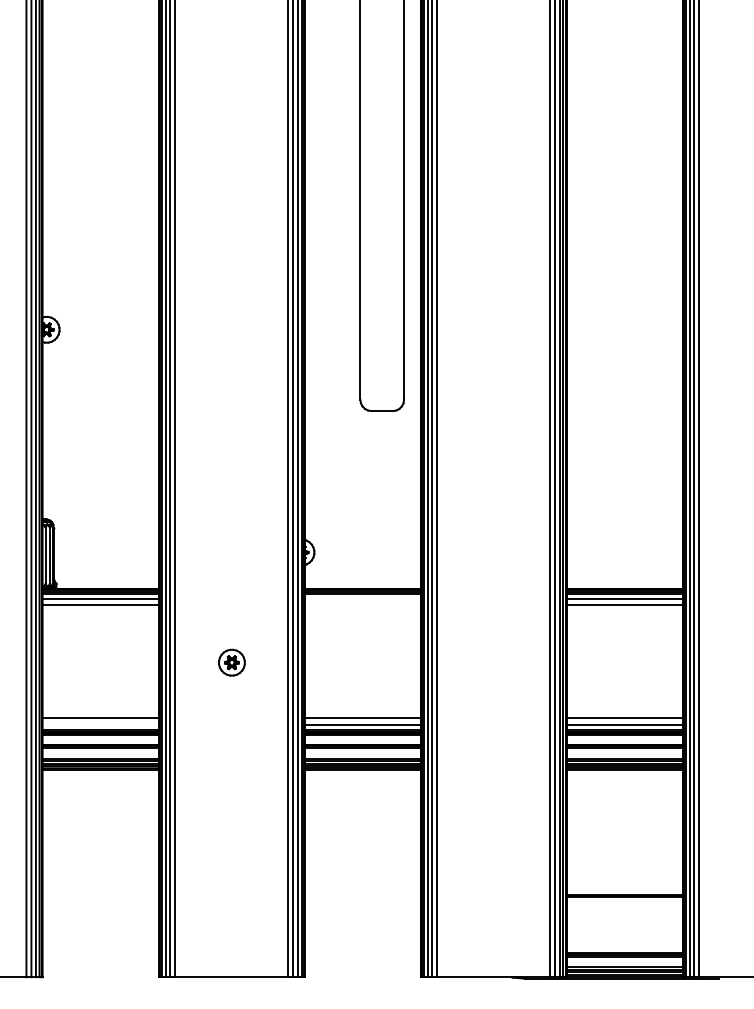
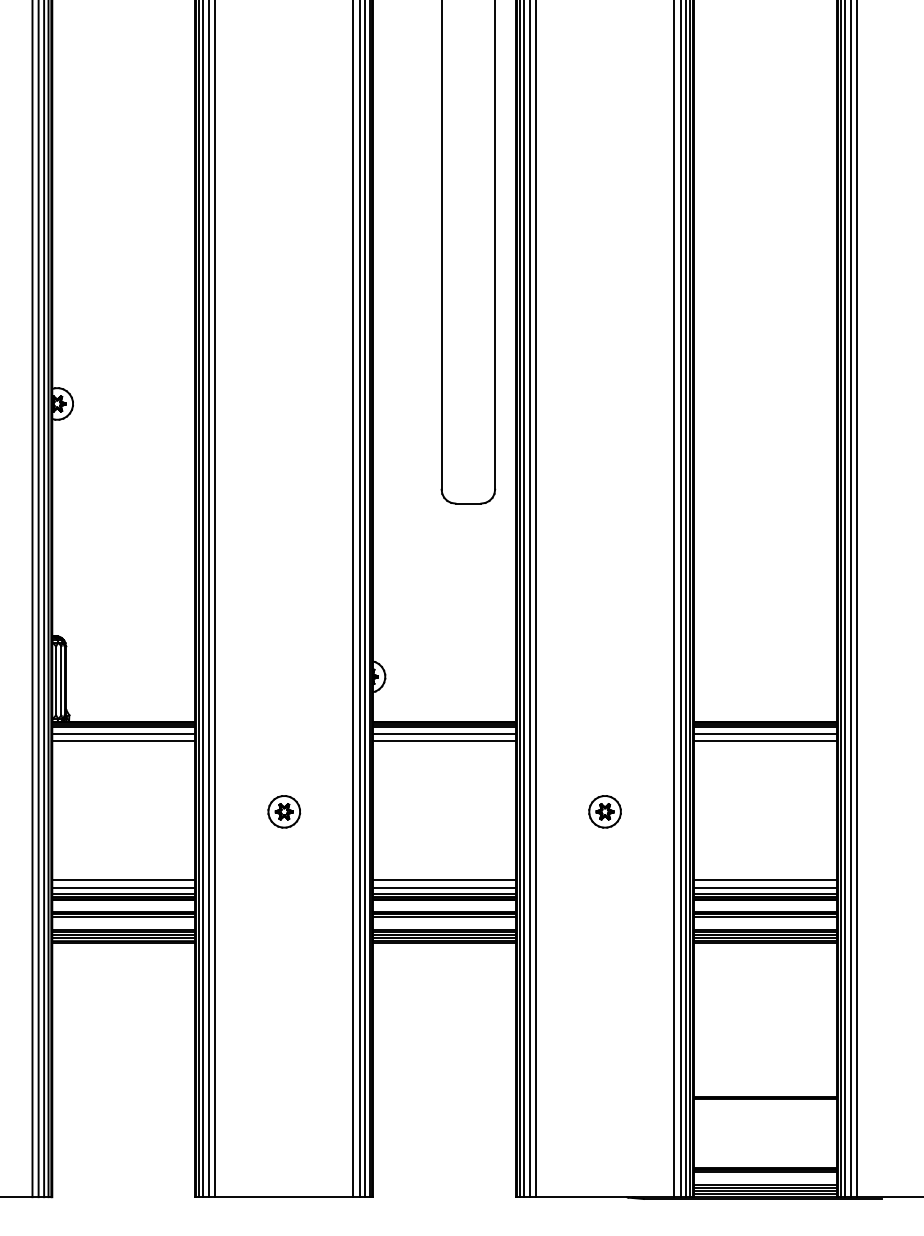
line: (362, 599) -> (444, 734), added
line: (362, 605) -> (444, 741), added
part: (493, 662) -> (604, 811), added
line: (100, 724) -> (123, 887), added

